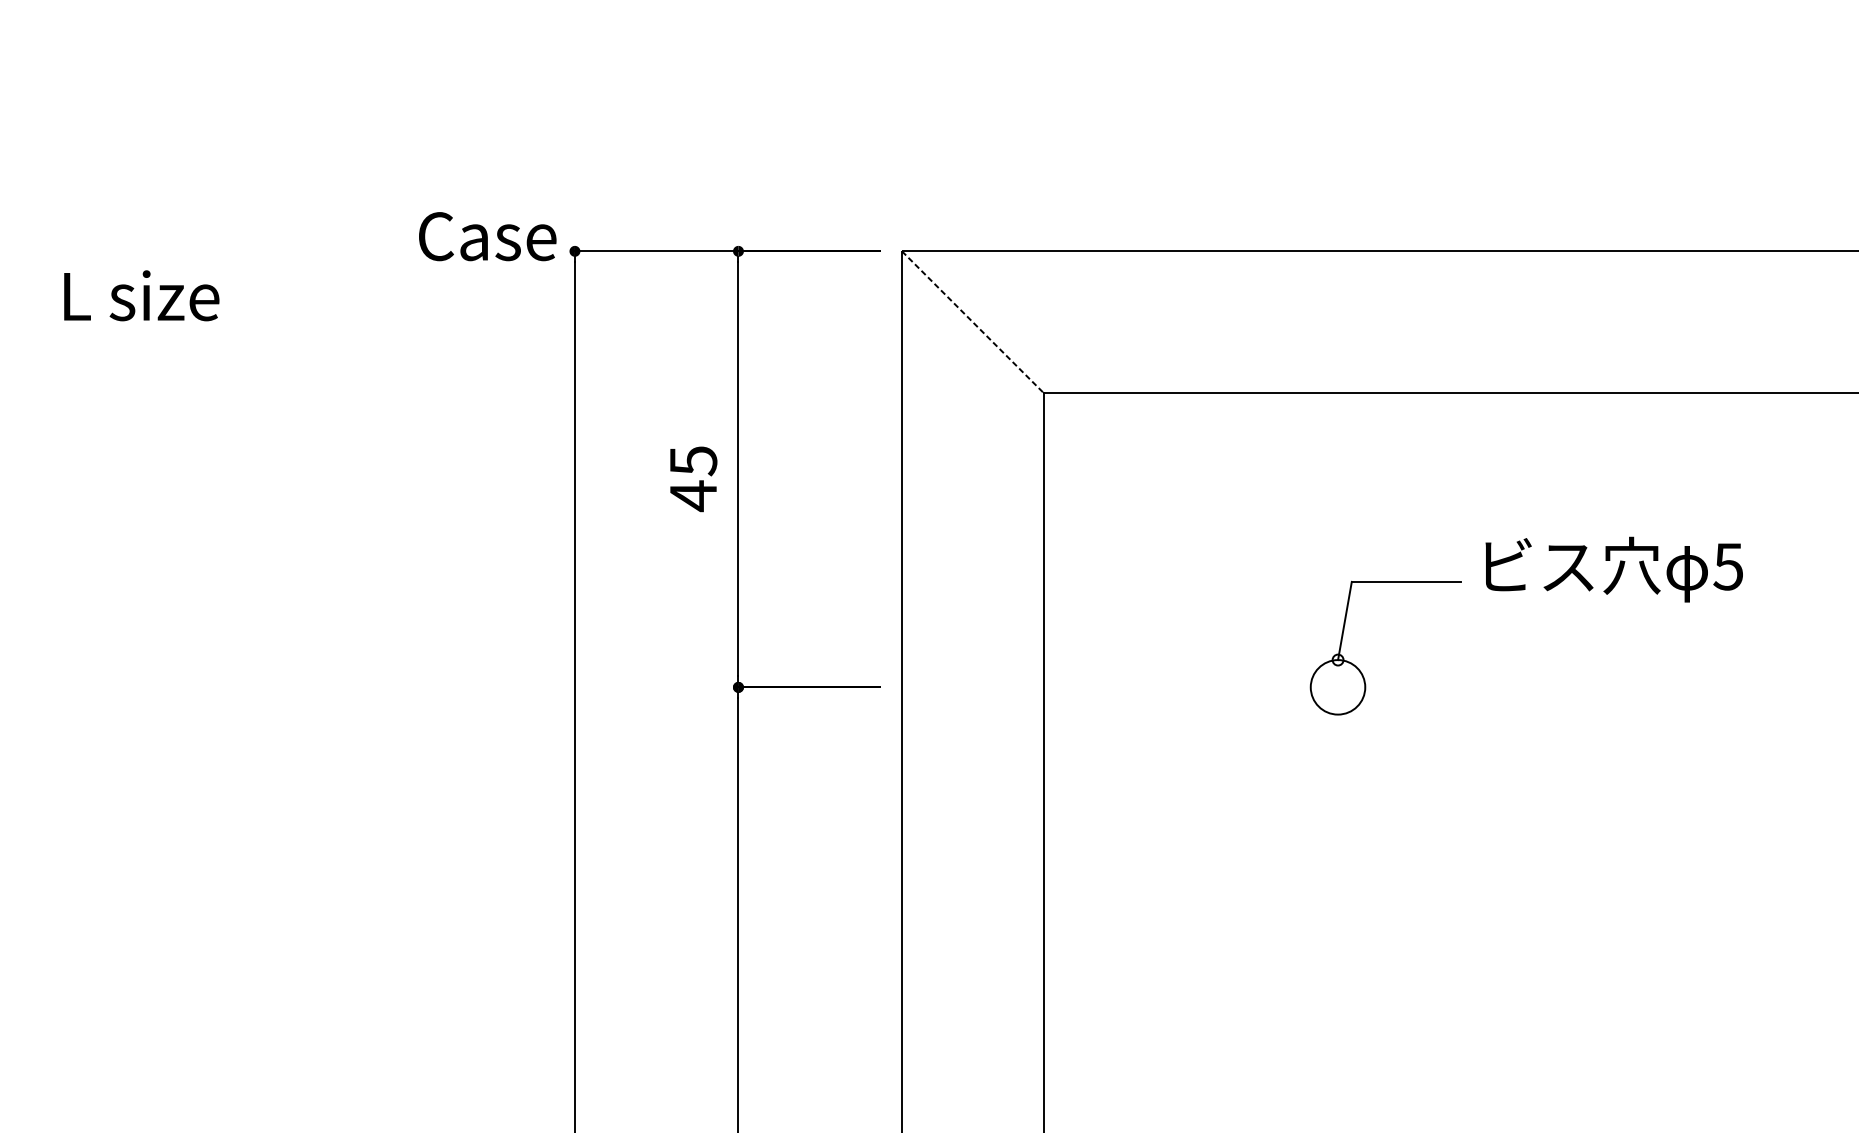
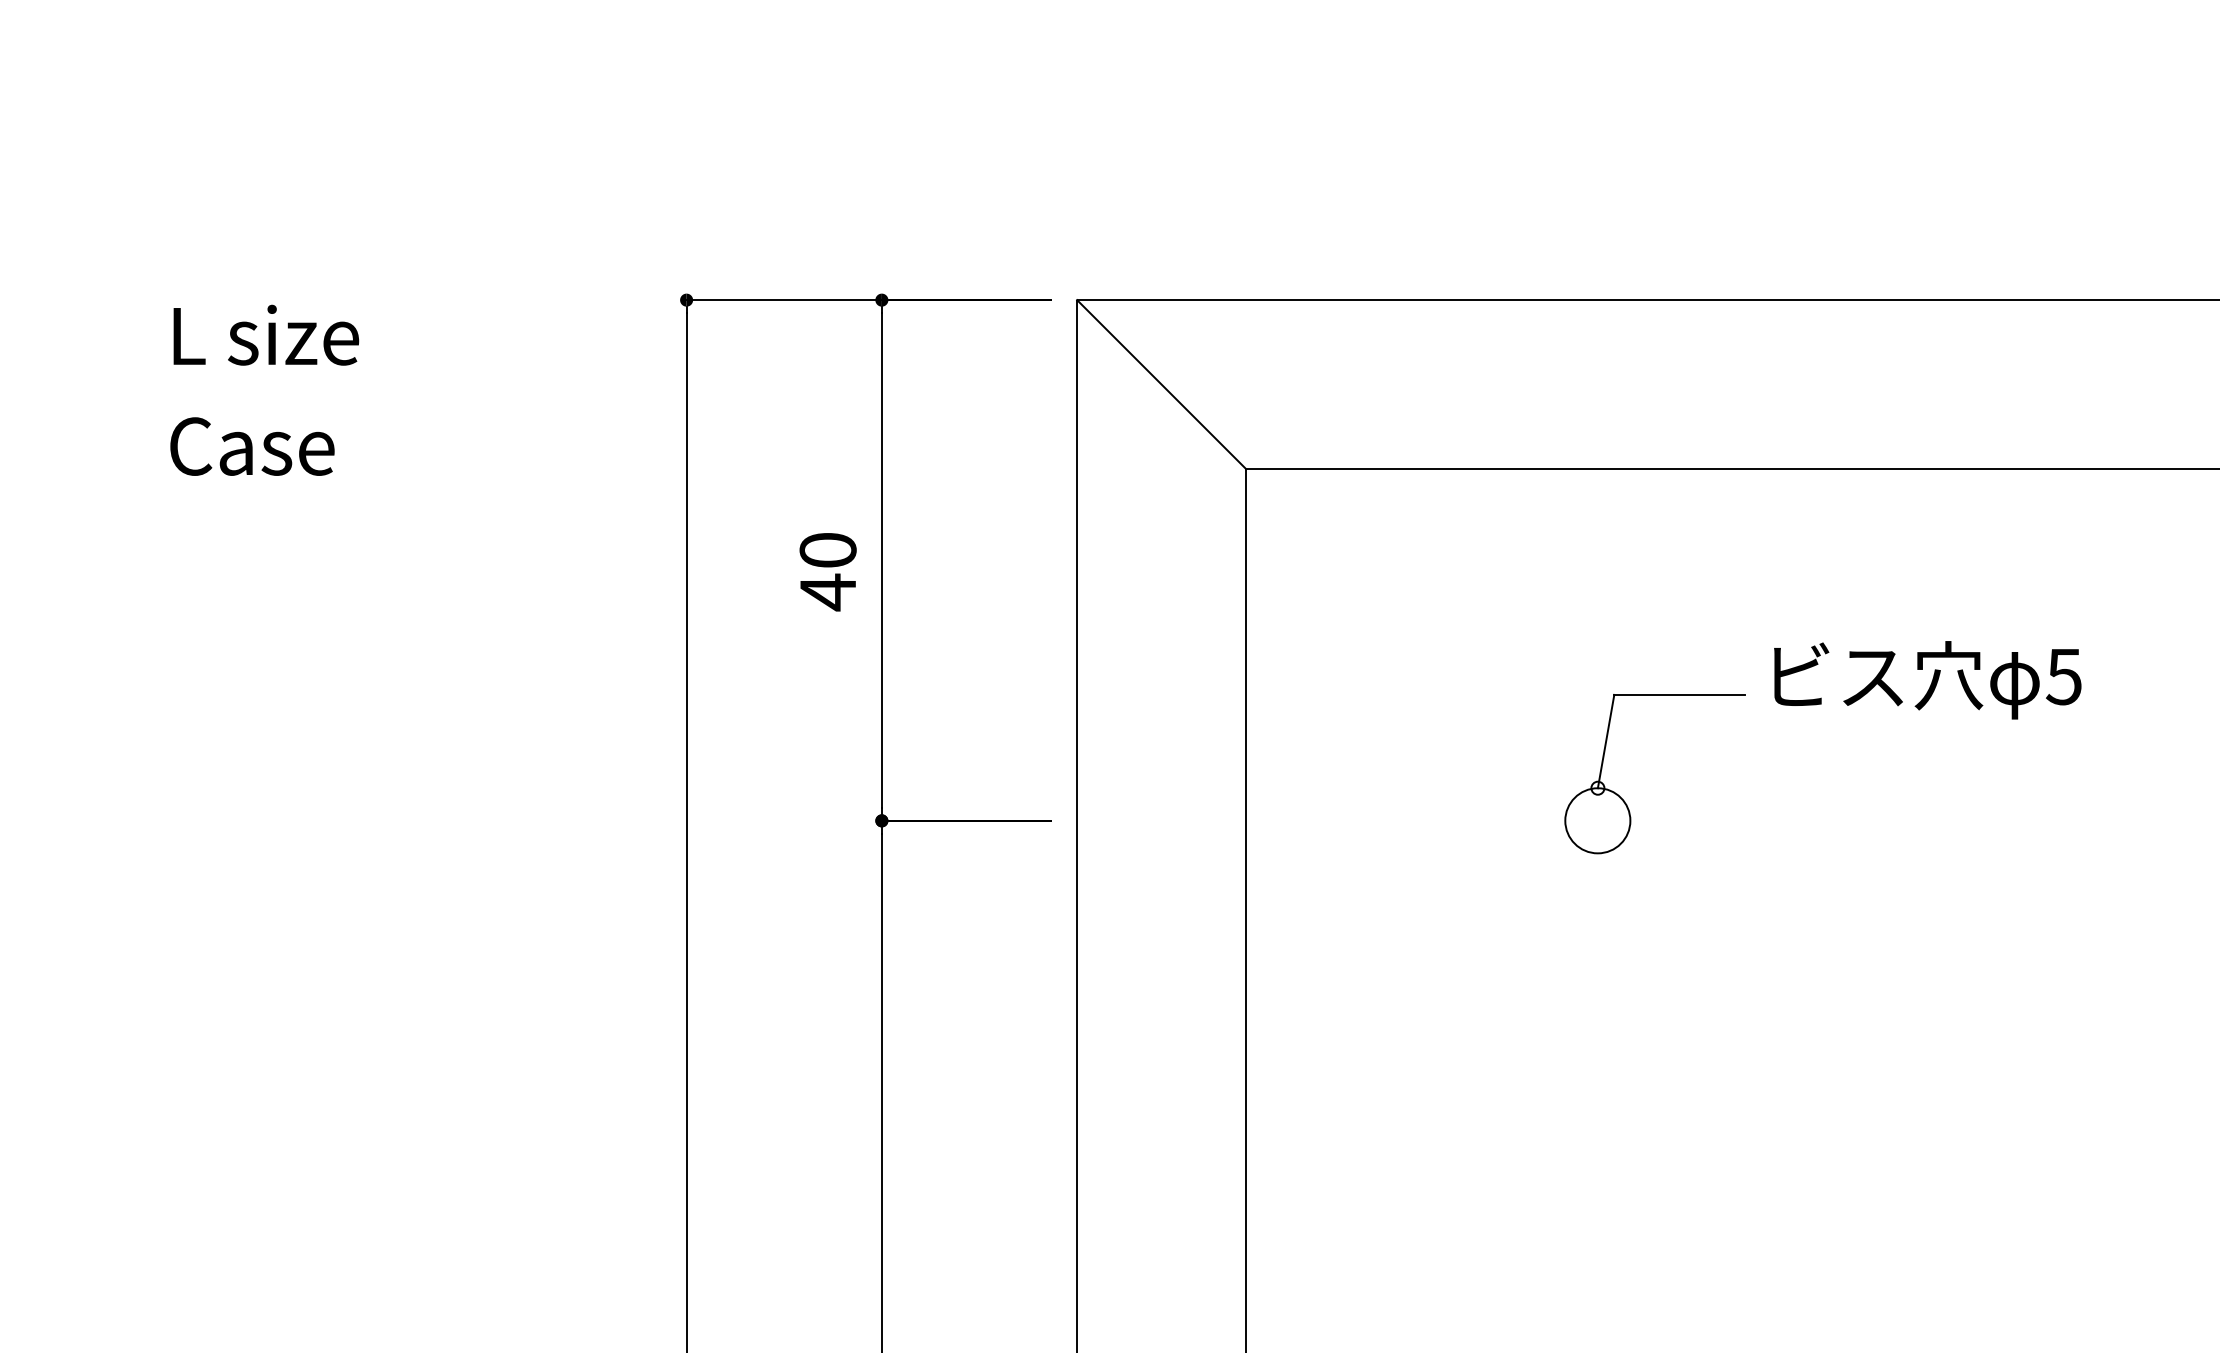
text: (487, 236) -> (252, 446), moved
text: (141, 295) -> (266, 334), moved
line: (972, 321) -> (1161, 384), dashed -> solid
text: (692, 460) -> (827, 550), 45 -> 40

